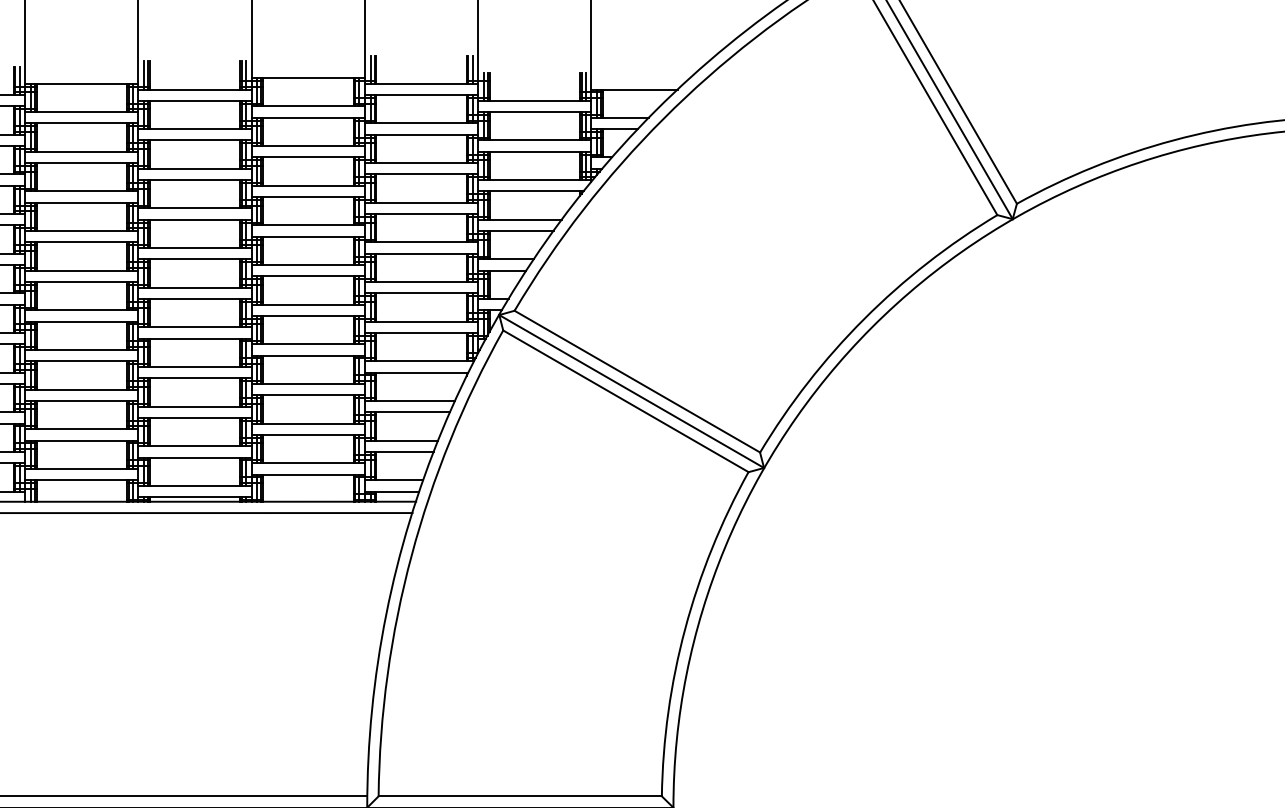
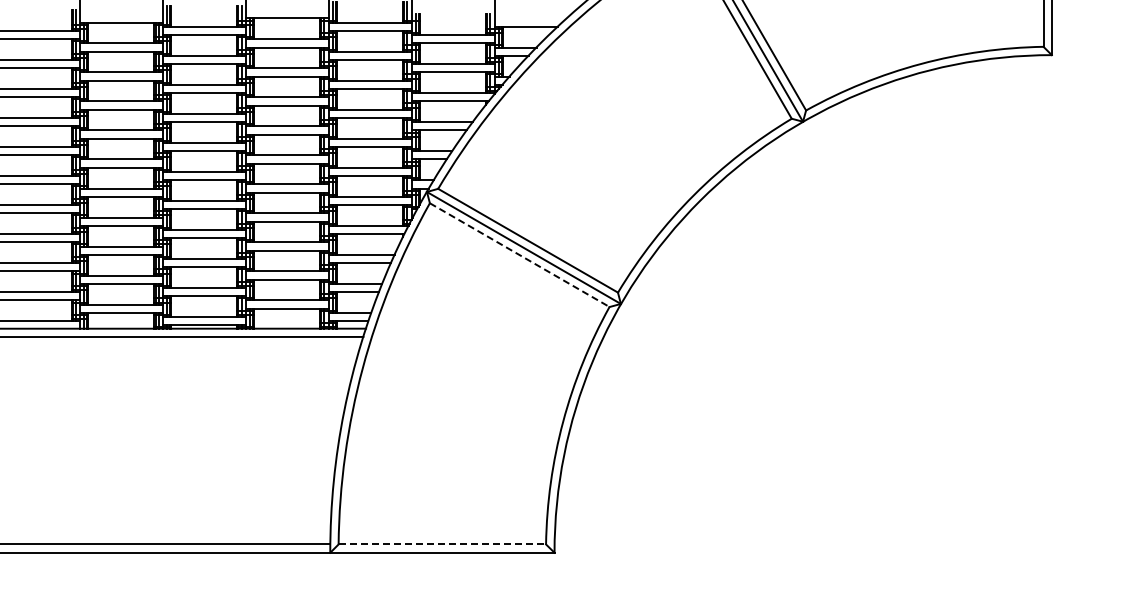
line: (625, 401) -> (519, 255), solid -> dashed
line: (520, 796) -> (442, 544), solid -> dashed

